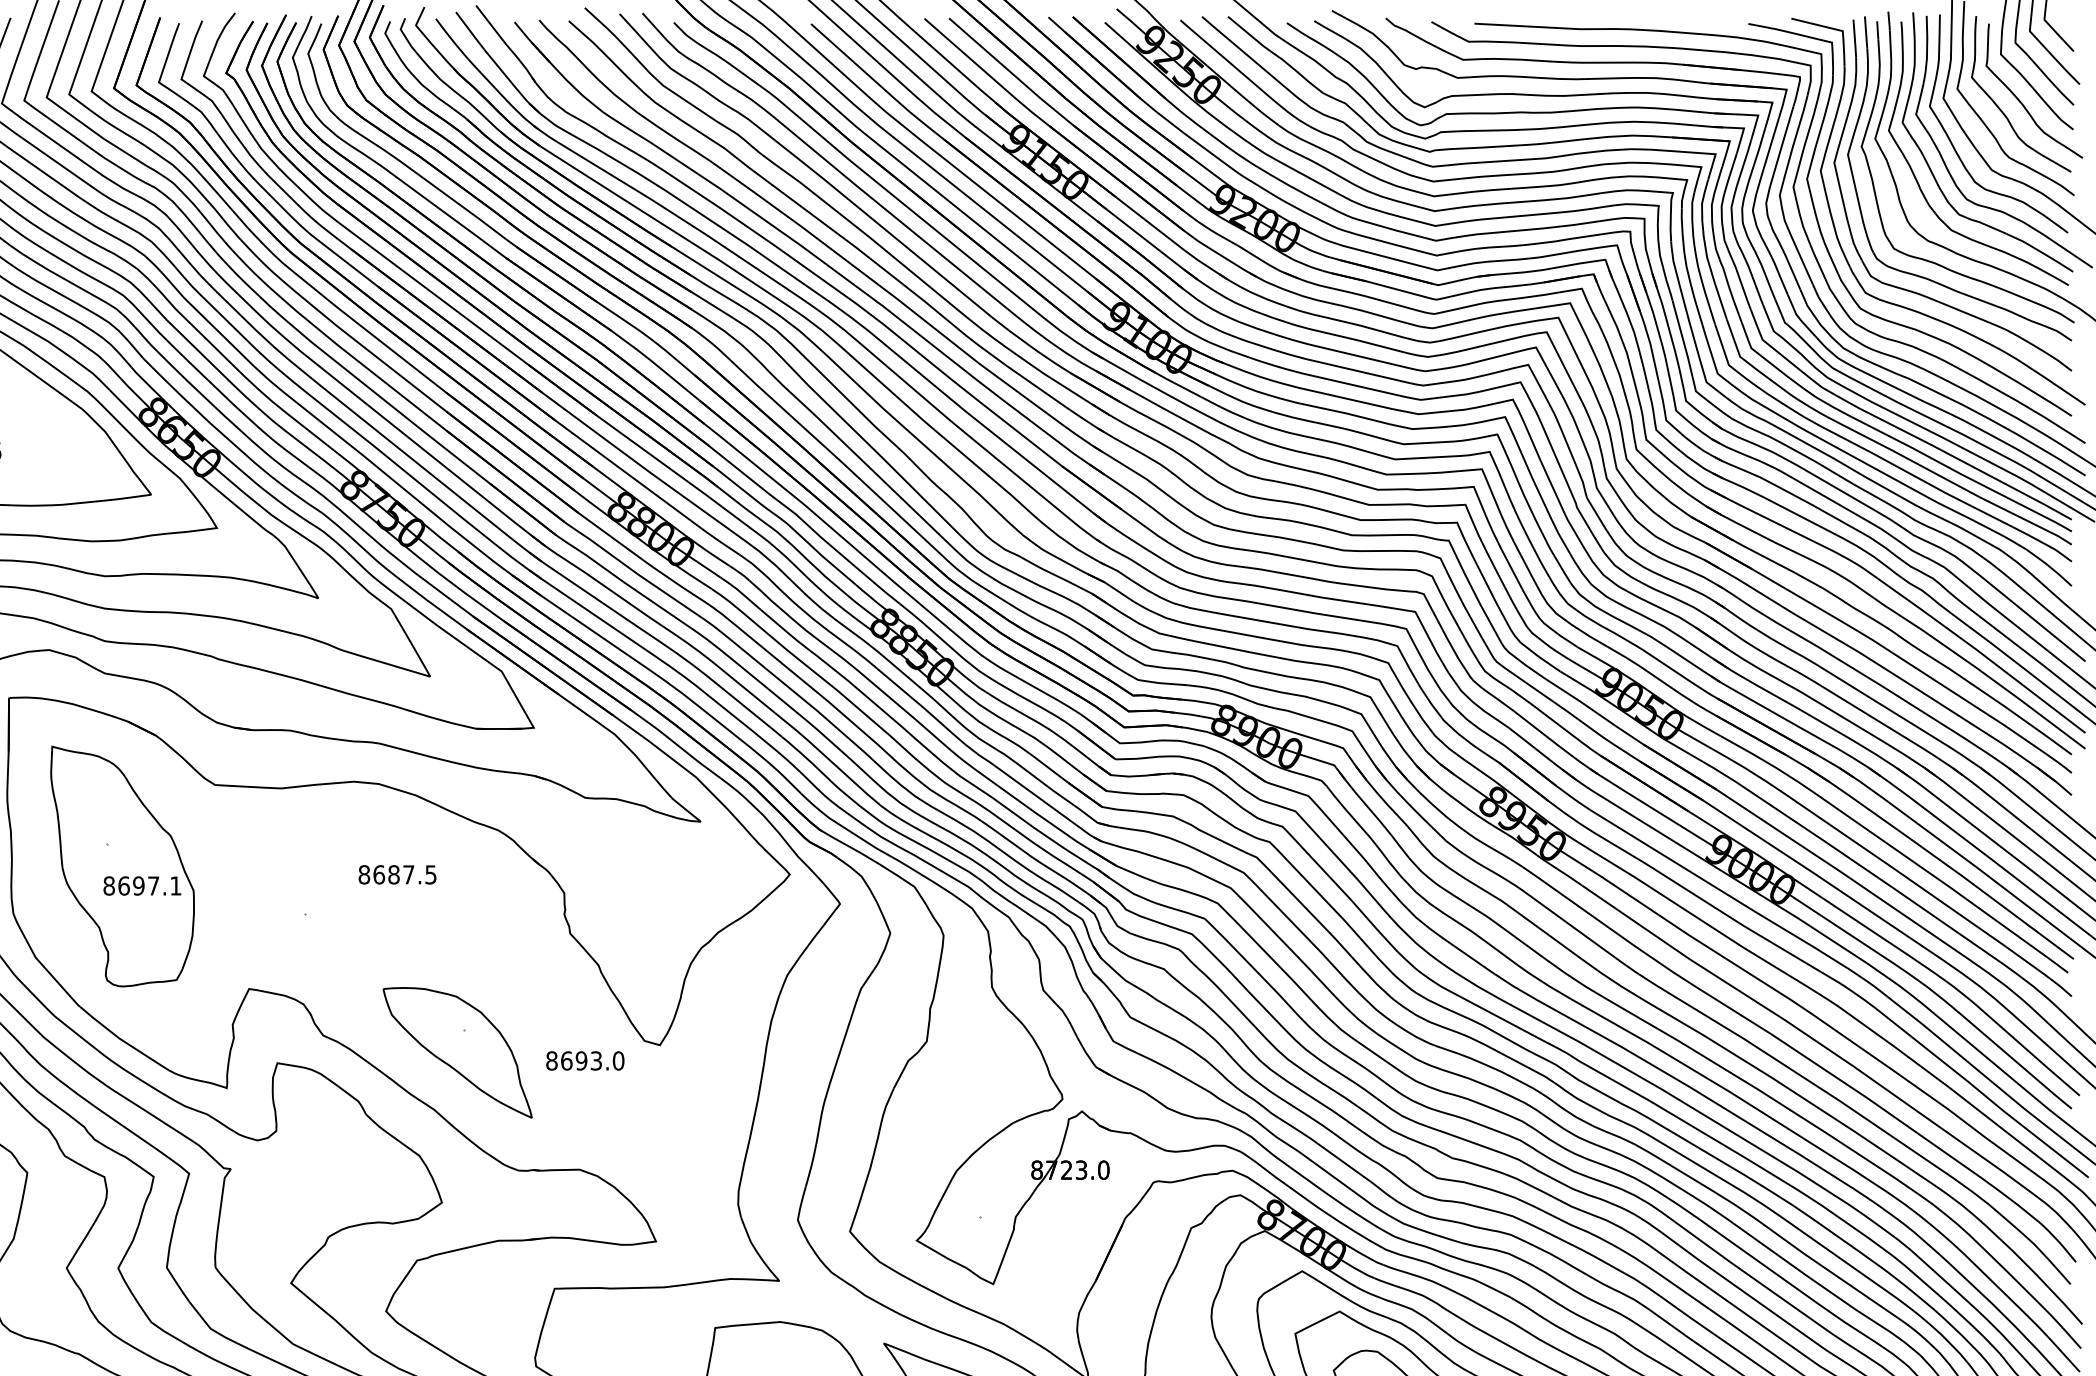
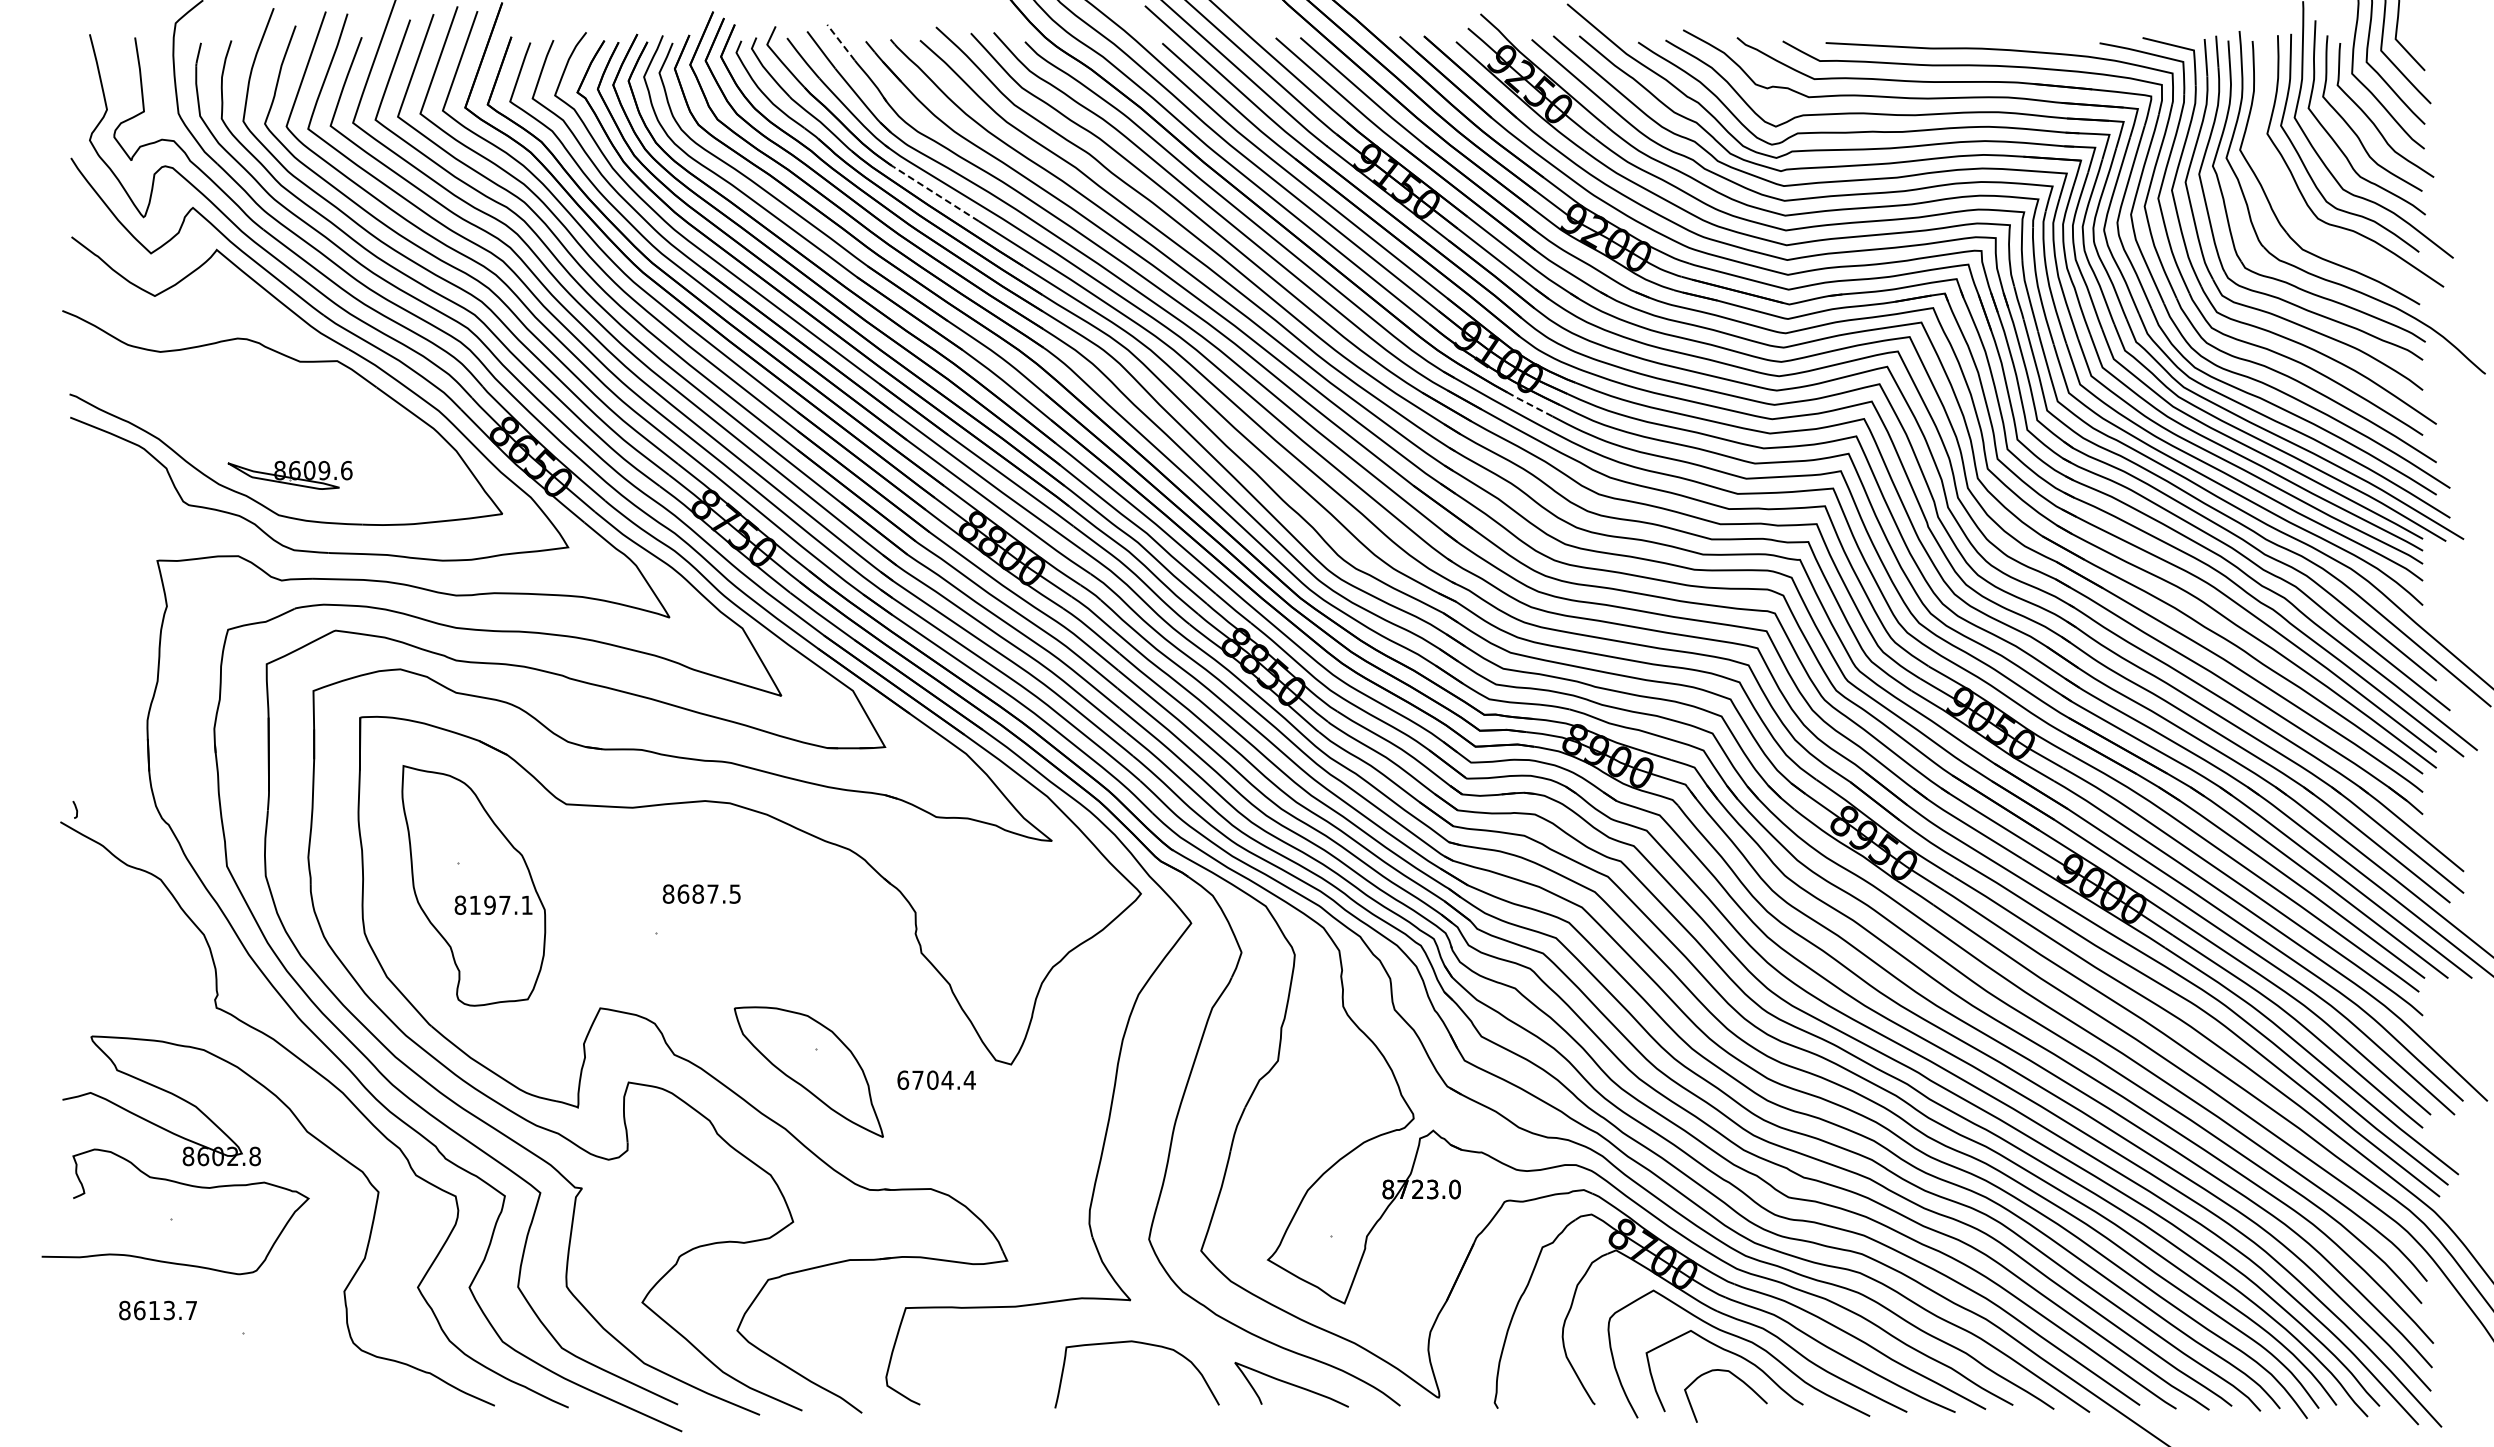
line: (490, 23) -> (841, 42), solid -> dashed
part: (1931, 169) -> (2282, 188), removed
line: (583, 174) -> (934, 193), solid -> dashed
line: (1177, 385) -> (1528, 404), solid -> dashed
text: (397, 874) -> (701, 893), moved
text: (124, 885) -> (475, 904), 8697.1 -> 8197.1
text: (585, 1060) -> (936, 1079), 8693.0 -> 6704.4

